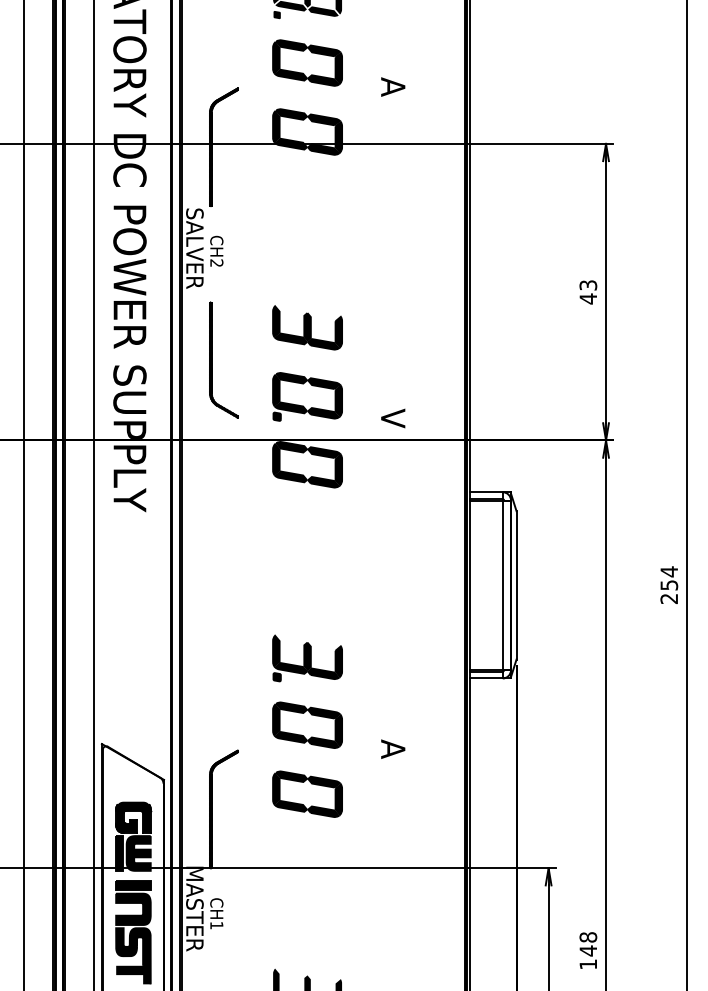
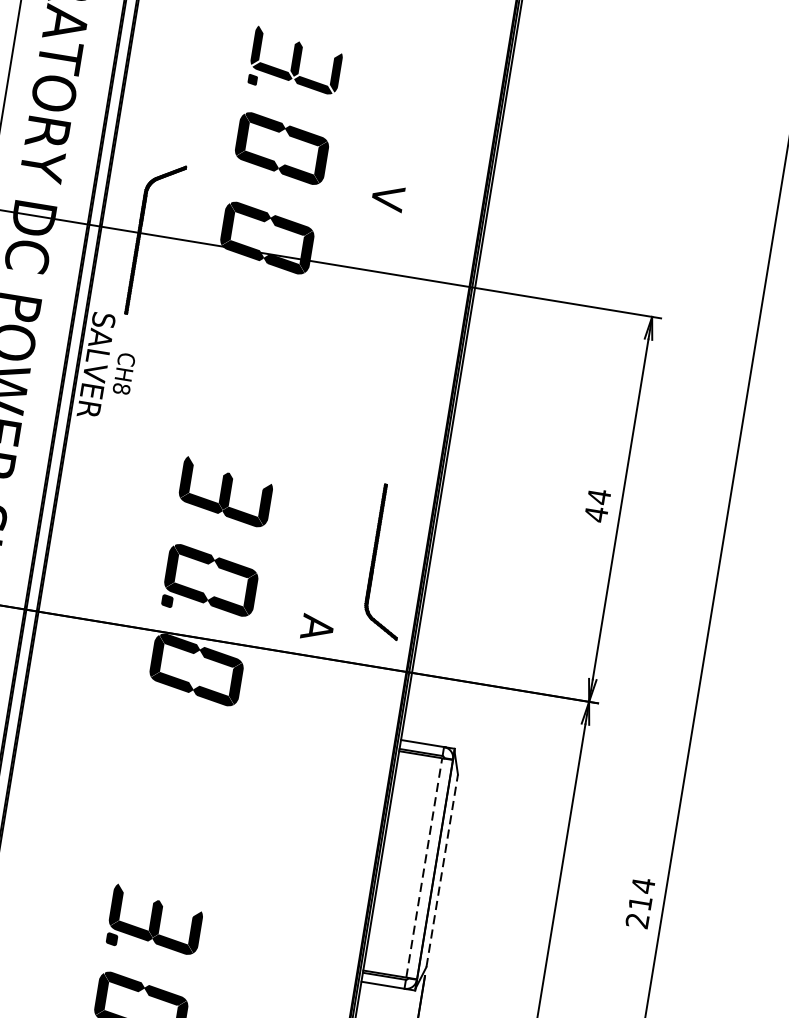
text: (393, 86) -> (388, 197), A -> V
text: (216, 263) -> (121, 389), CH2 -> CH8
text: (588, 285) -> (599, 496), 43 -> 44
part: (212, 359) -> (375, 559), moved
text: (393, 418) -> (317, 628), V -> A
line: (516, 584) -> (442, 869), solid -> dashed
line: (502, 585) -> (423, 868), solid -> dashed
text: (669, 585) -> (640, 903), 254 -> 214

